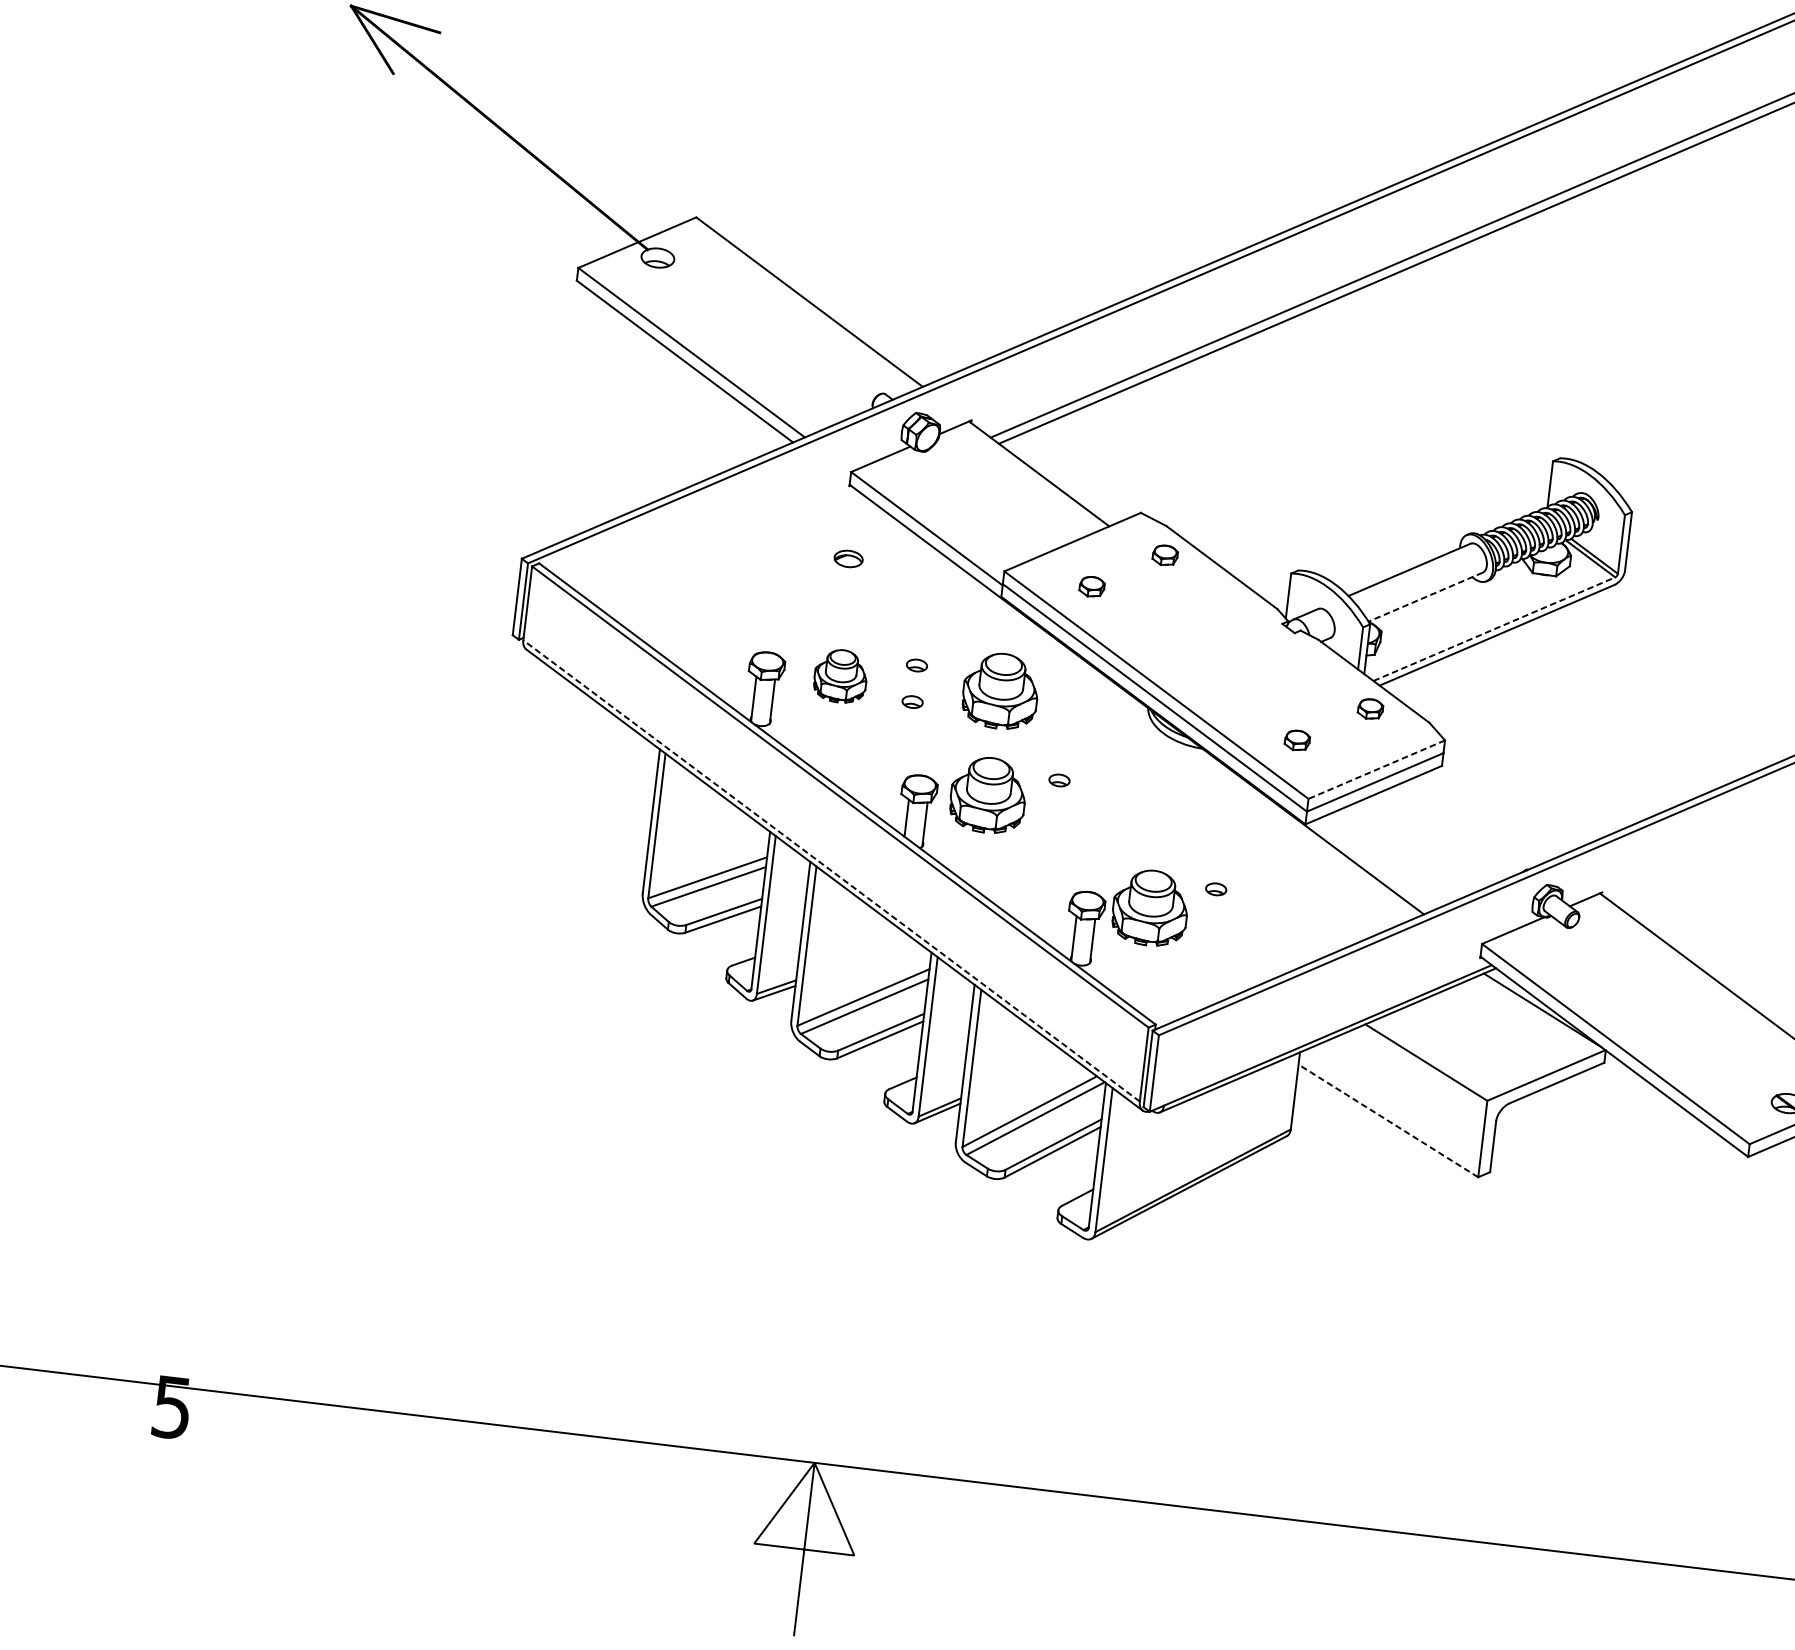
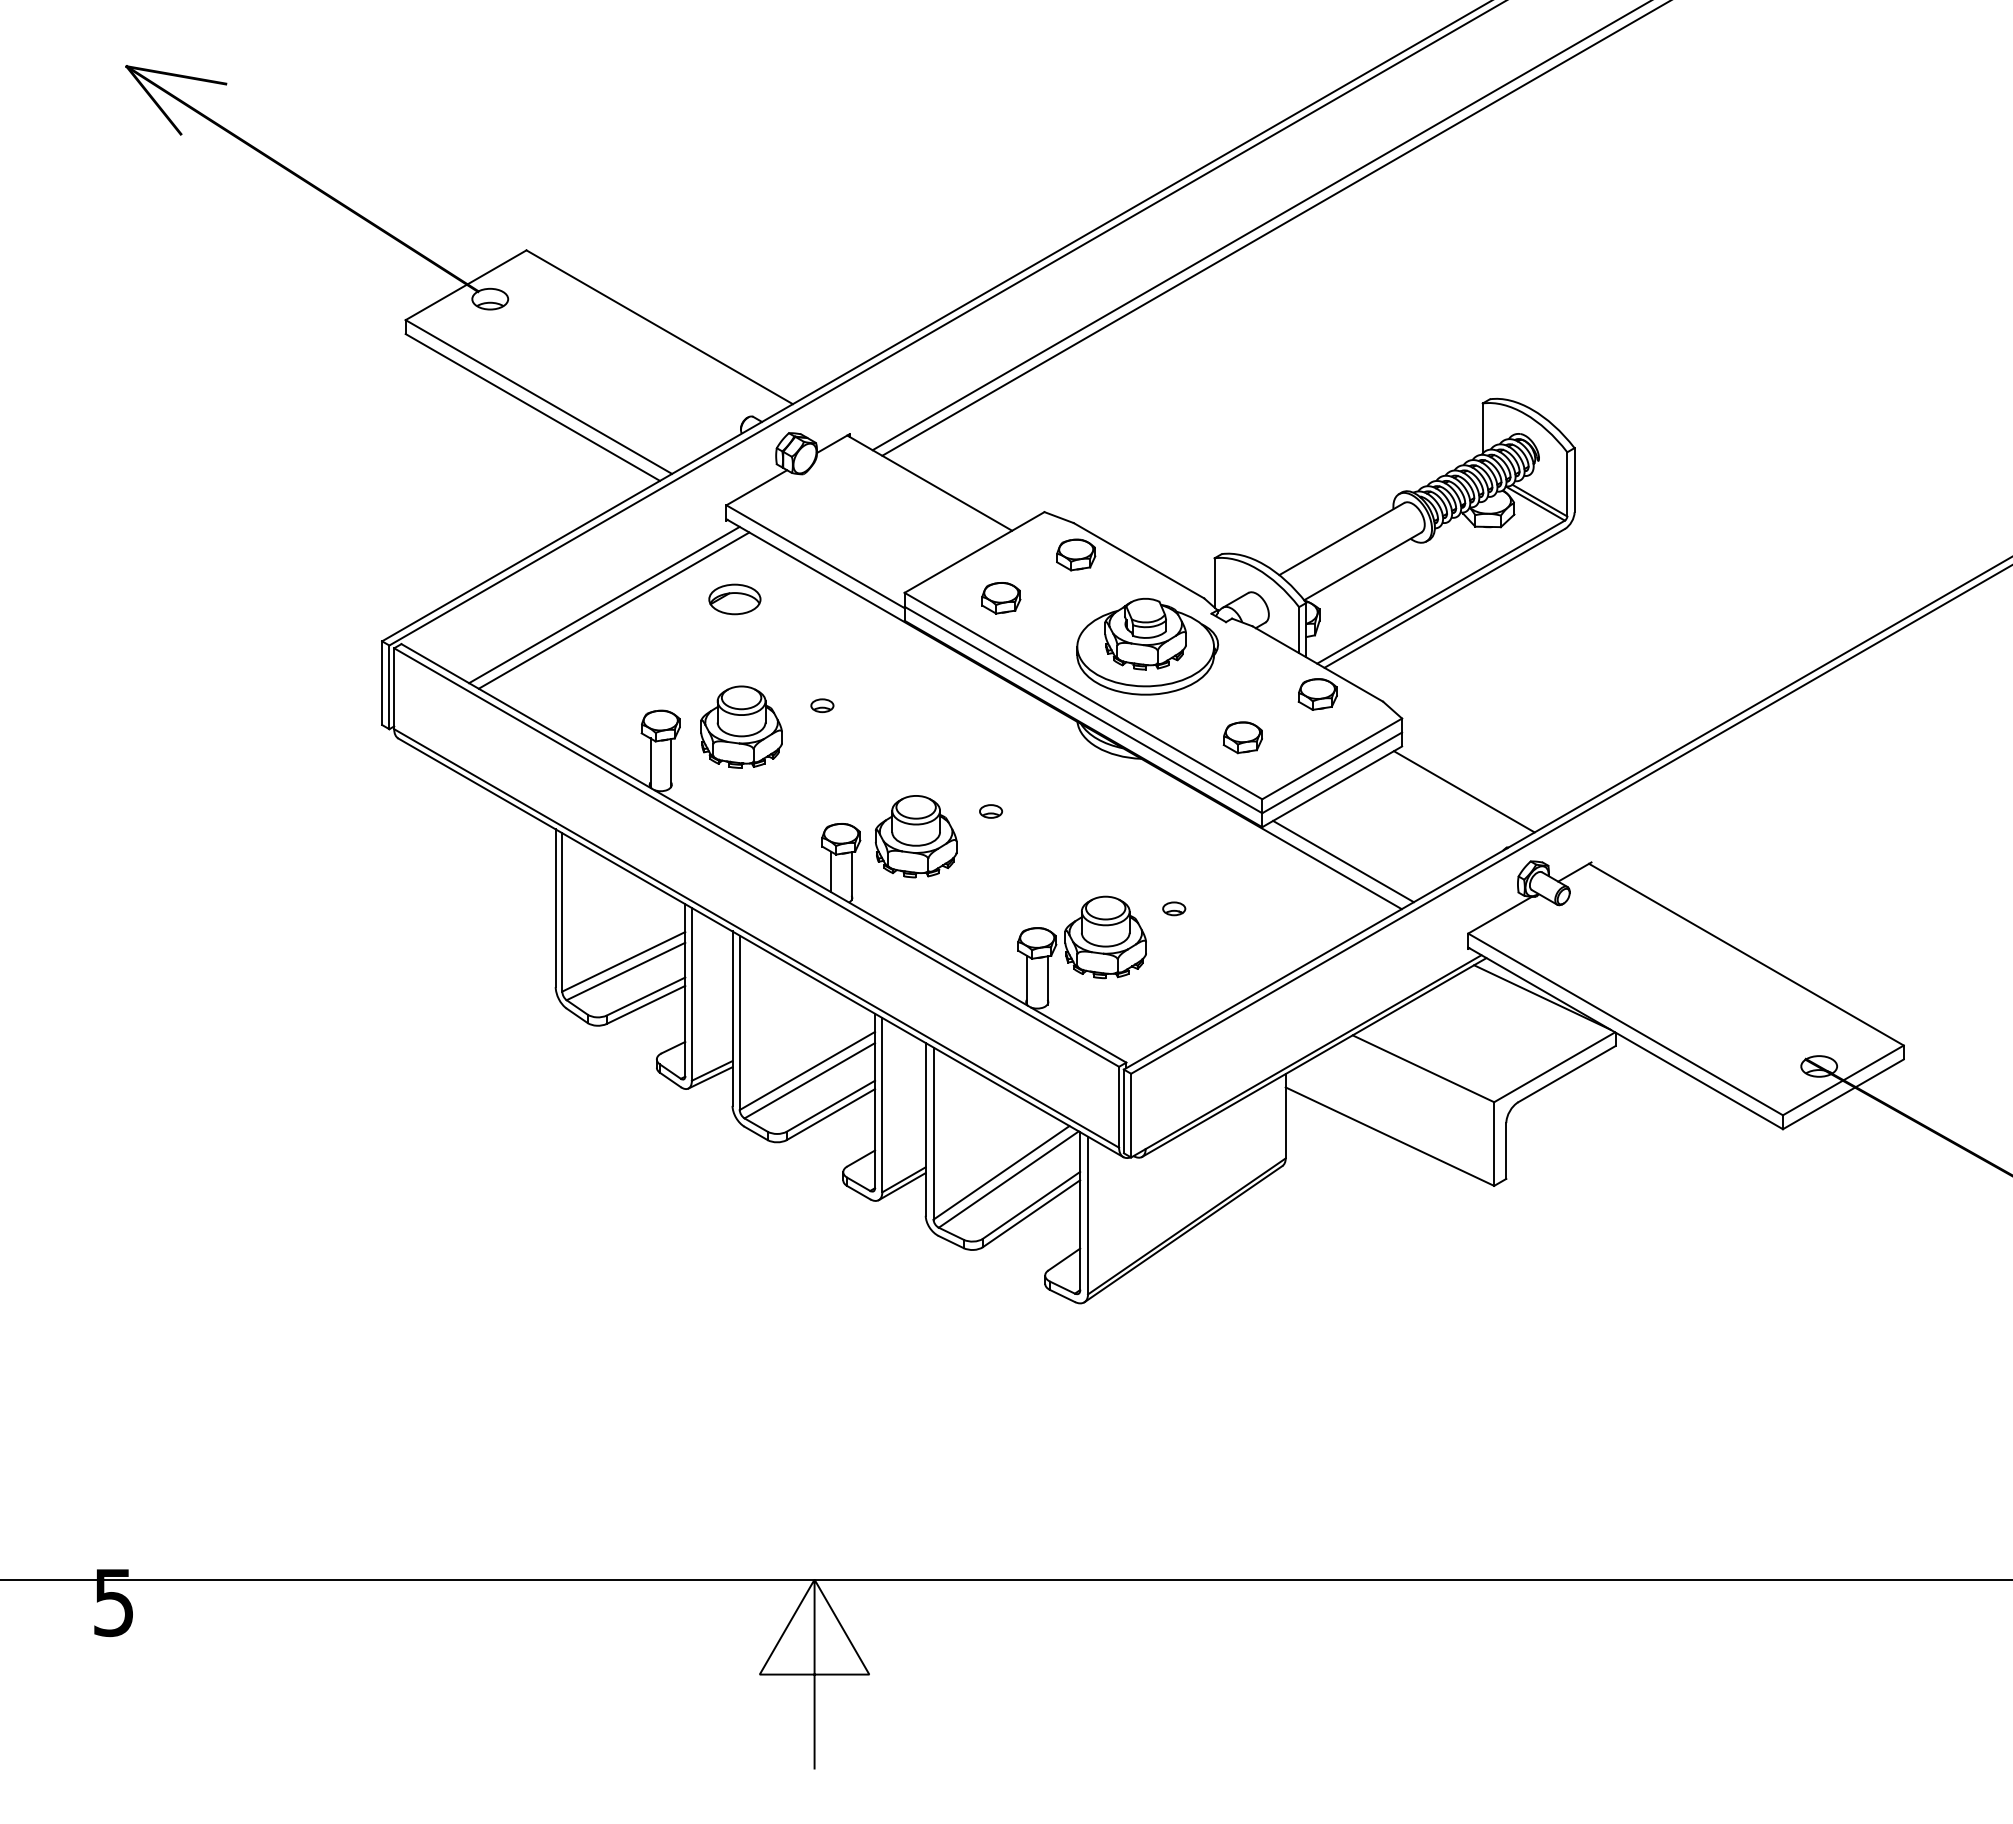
line: (728, 549) -> (604, 604), added
line: (736, 555) -> (613, 610), added
part: (1165, 555) -> (1076, 554), size x1.43
part: (848, 558) -> (734, 599), size x1.67
part: (1092, 587) -> (1001, 598), size x1.43
line: (1425, 597) -> (1362, 566), dashed -> solid
line: (1494, 629) -> (1441, 592), dashed -> solid
part: (1220, 646) -> (1147, 646), added
part: (840, 675) -> (741, 726), size x1.43
part: (1000, 690) -> (915, 722), removed
part: (912, 701) -> (822, 745), removed
part: (1370, 709) -> (1317, 694), size x1.43
part: (1297, 740) -> (1242, 737), size x1.43
line: (1377, 769) -> (1332, 758), dashed -> solid
line: (1493, 813) -> (1463, 791), added
line: (1375, 864) -> (1343, 861), added
line: (831, 870) -> (756, 938), dashed -> solid
line: (1388, 1120) -> (1389, 1136), dashed -> solid

